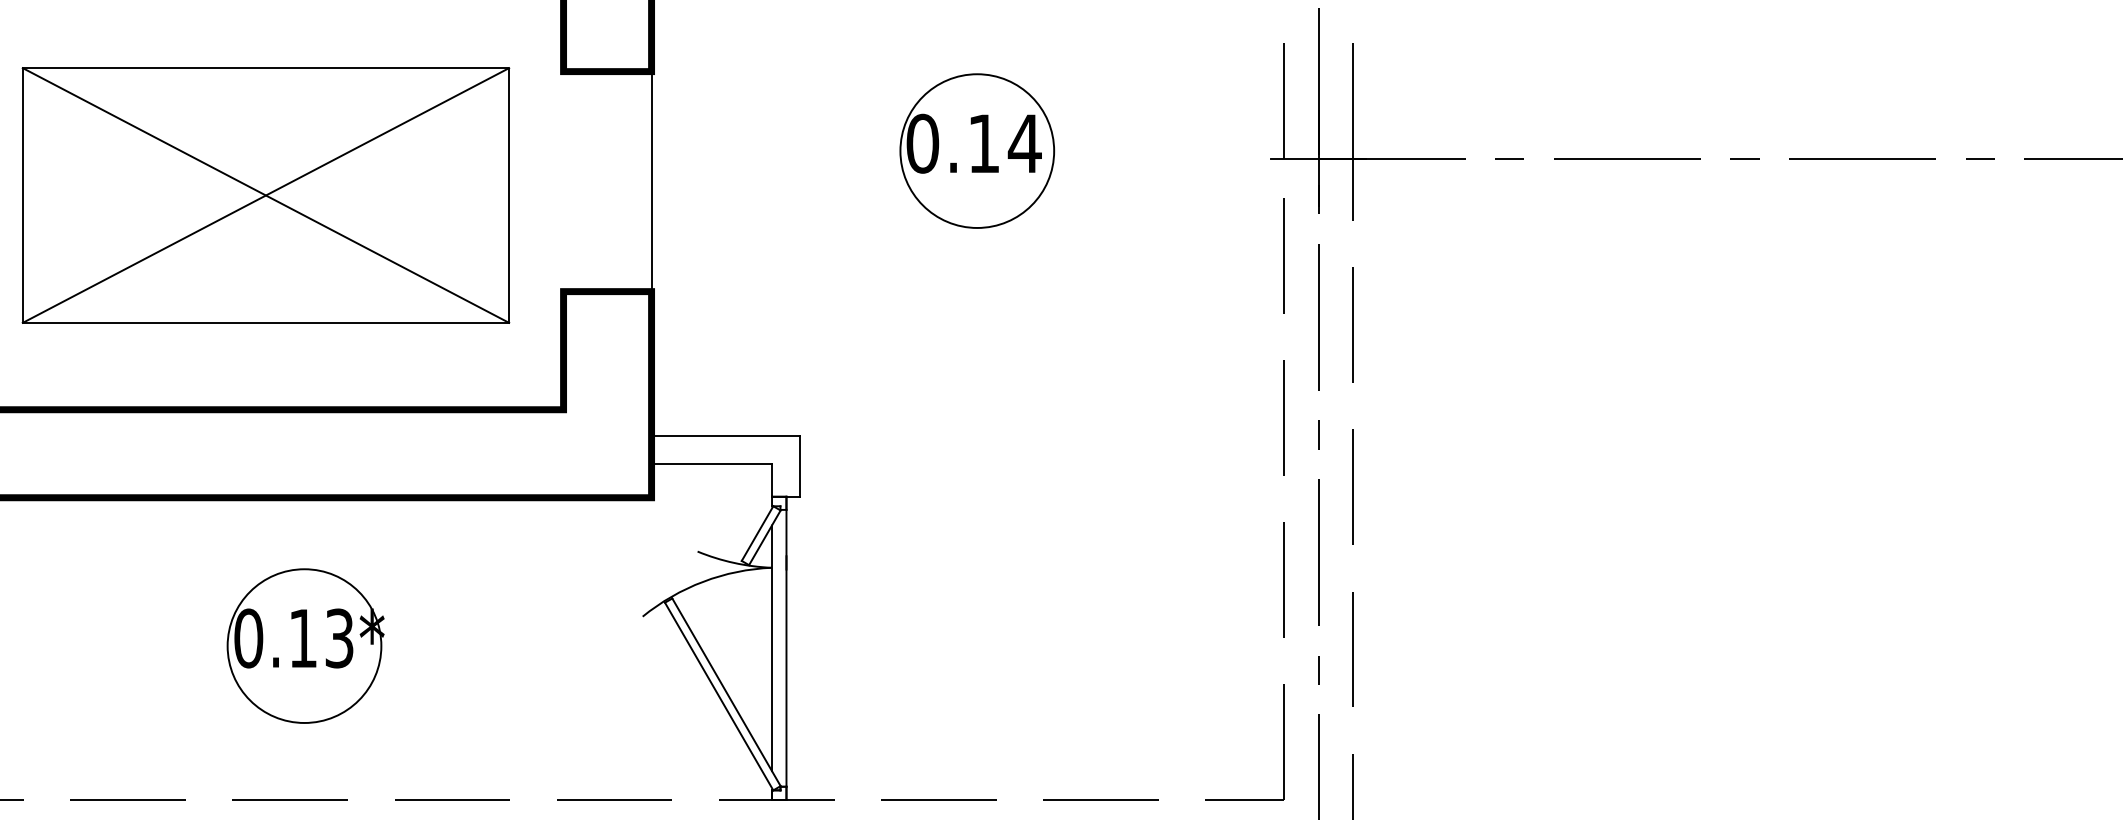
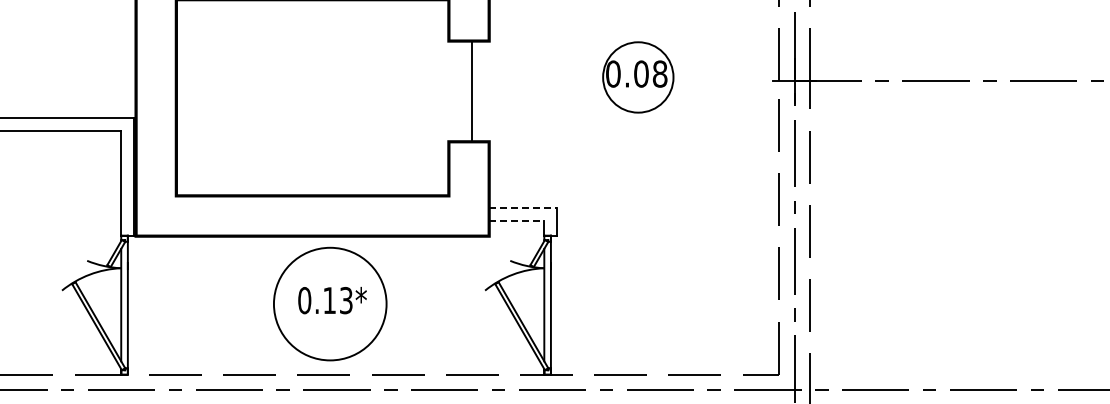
text: (1003, 142) -> (650, 73), 0.14 -> 0.08
line: (652, 181) -> (472, 91), moved
part: (265, 194) -> (312, 97), removed
line: (726, 437) -> (523, 208), solid -> dashed
line: (711, 463) -> (516, 220), solid -> dashed
circle: (304, 644) -> (330, 303), size x1.6

